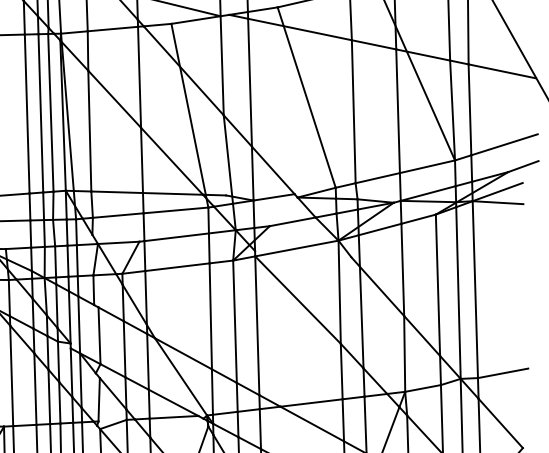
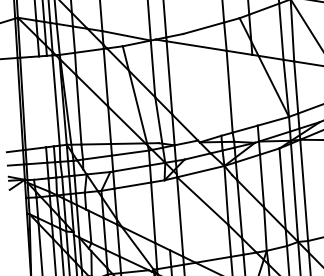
line: (307, 96) -> (202, 84), removed
line: (397, 109) -> (254, 89), removed
line: (39, 112) -> (49, 100), removed
line: (27, 113) -> (42, 101), removed
line: (233, 322) -> (166, 215), removed

